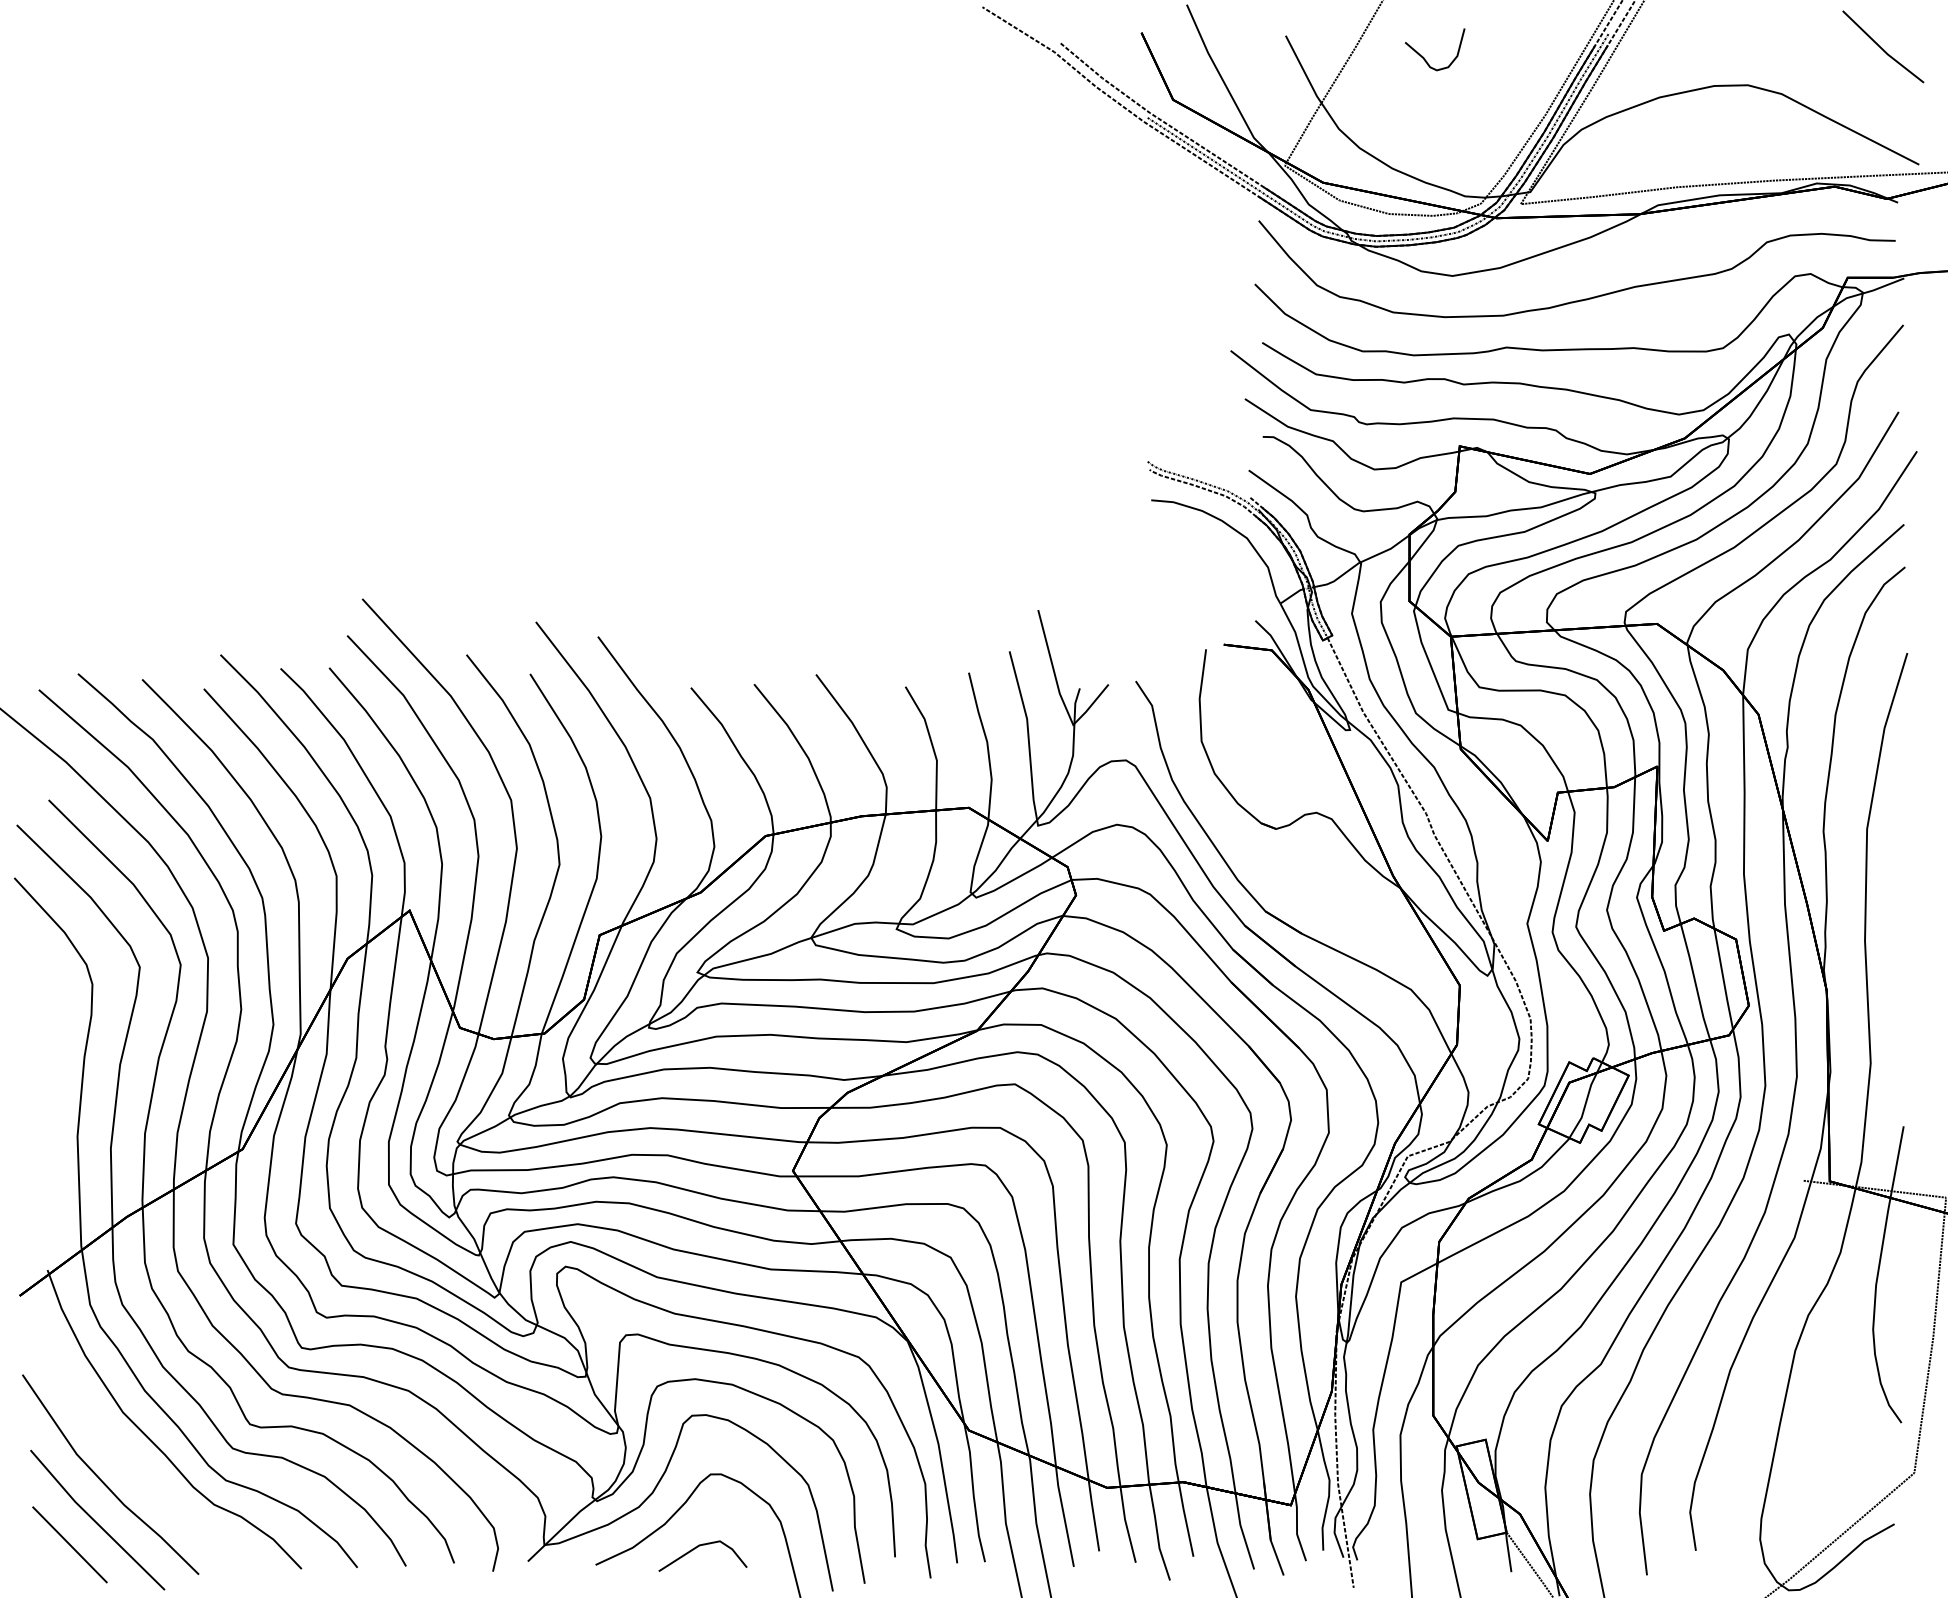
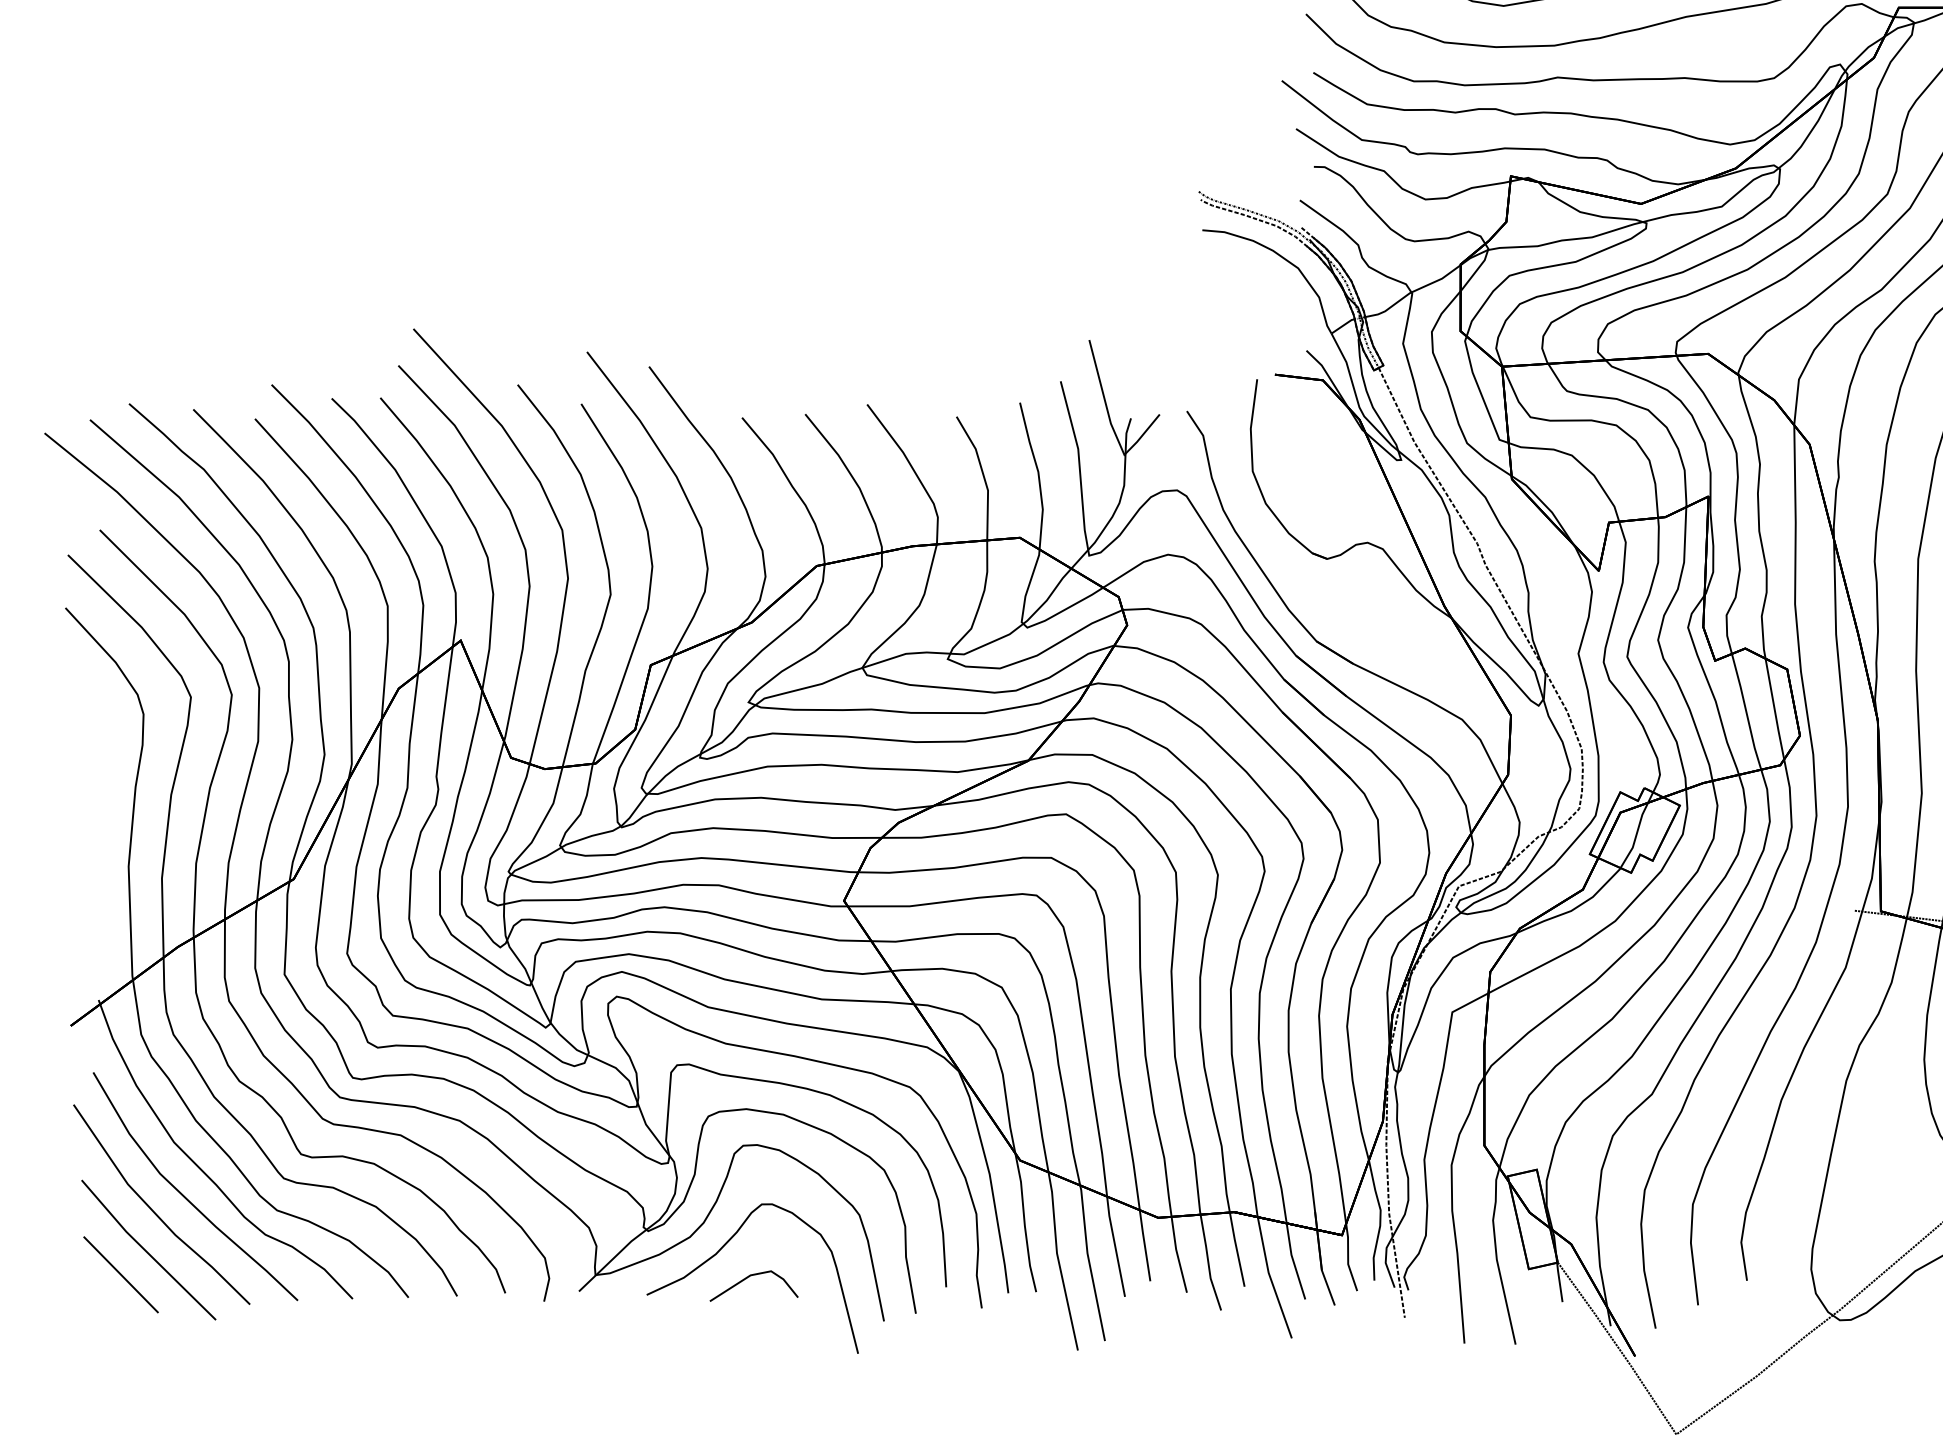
curve: (134, 1466) -> (185, 1196), added

